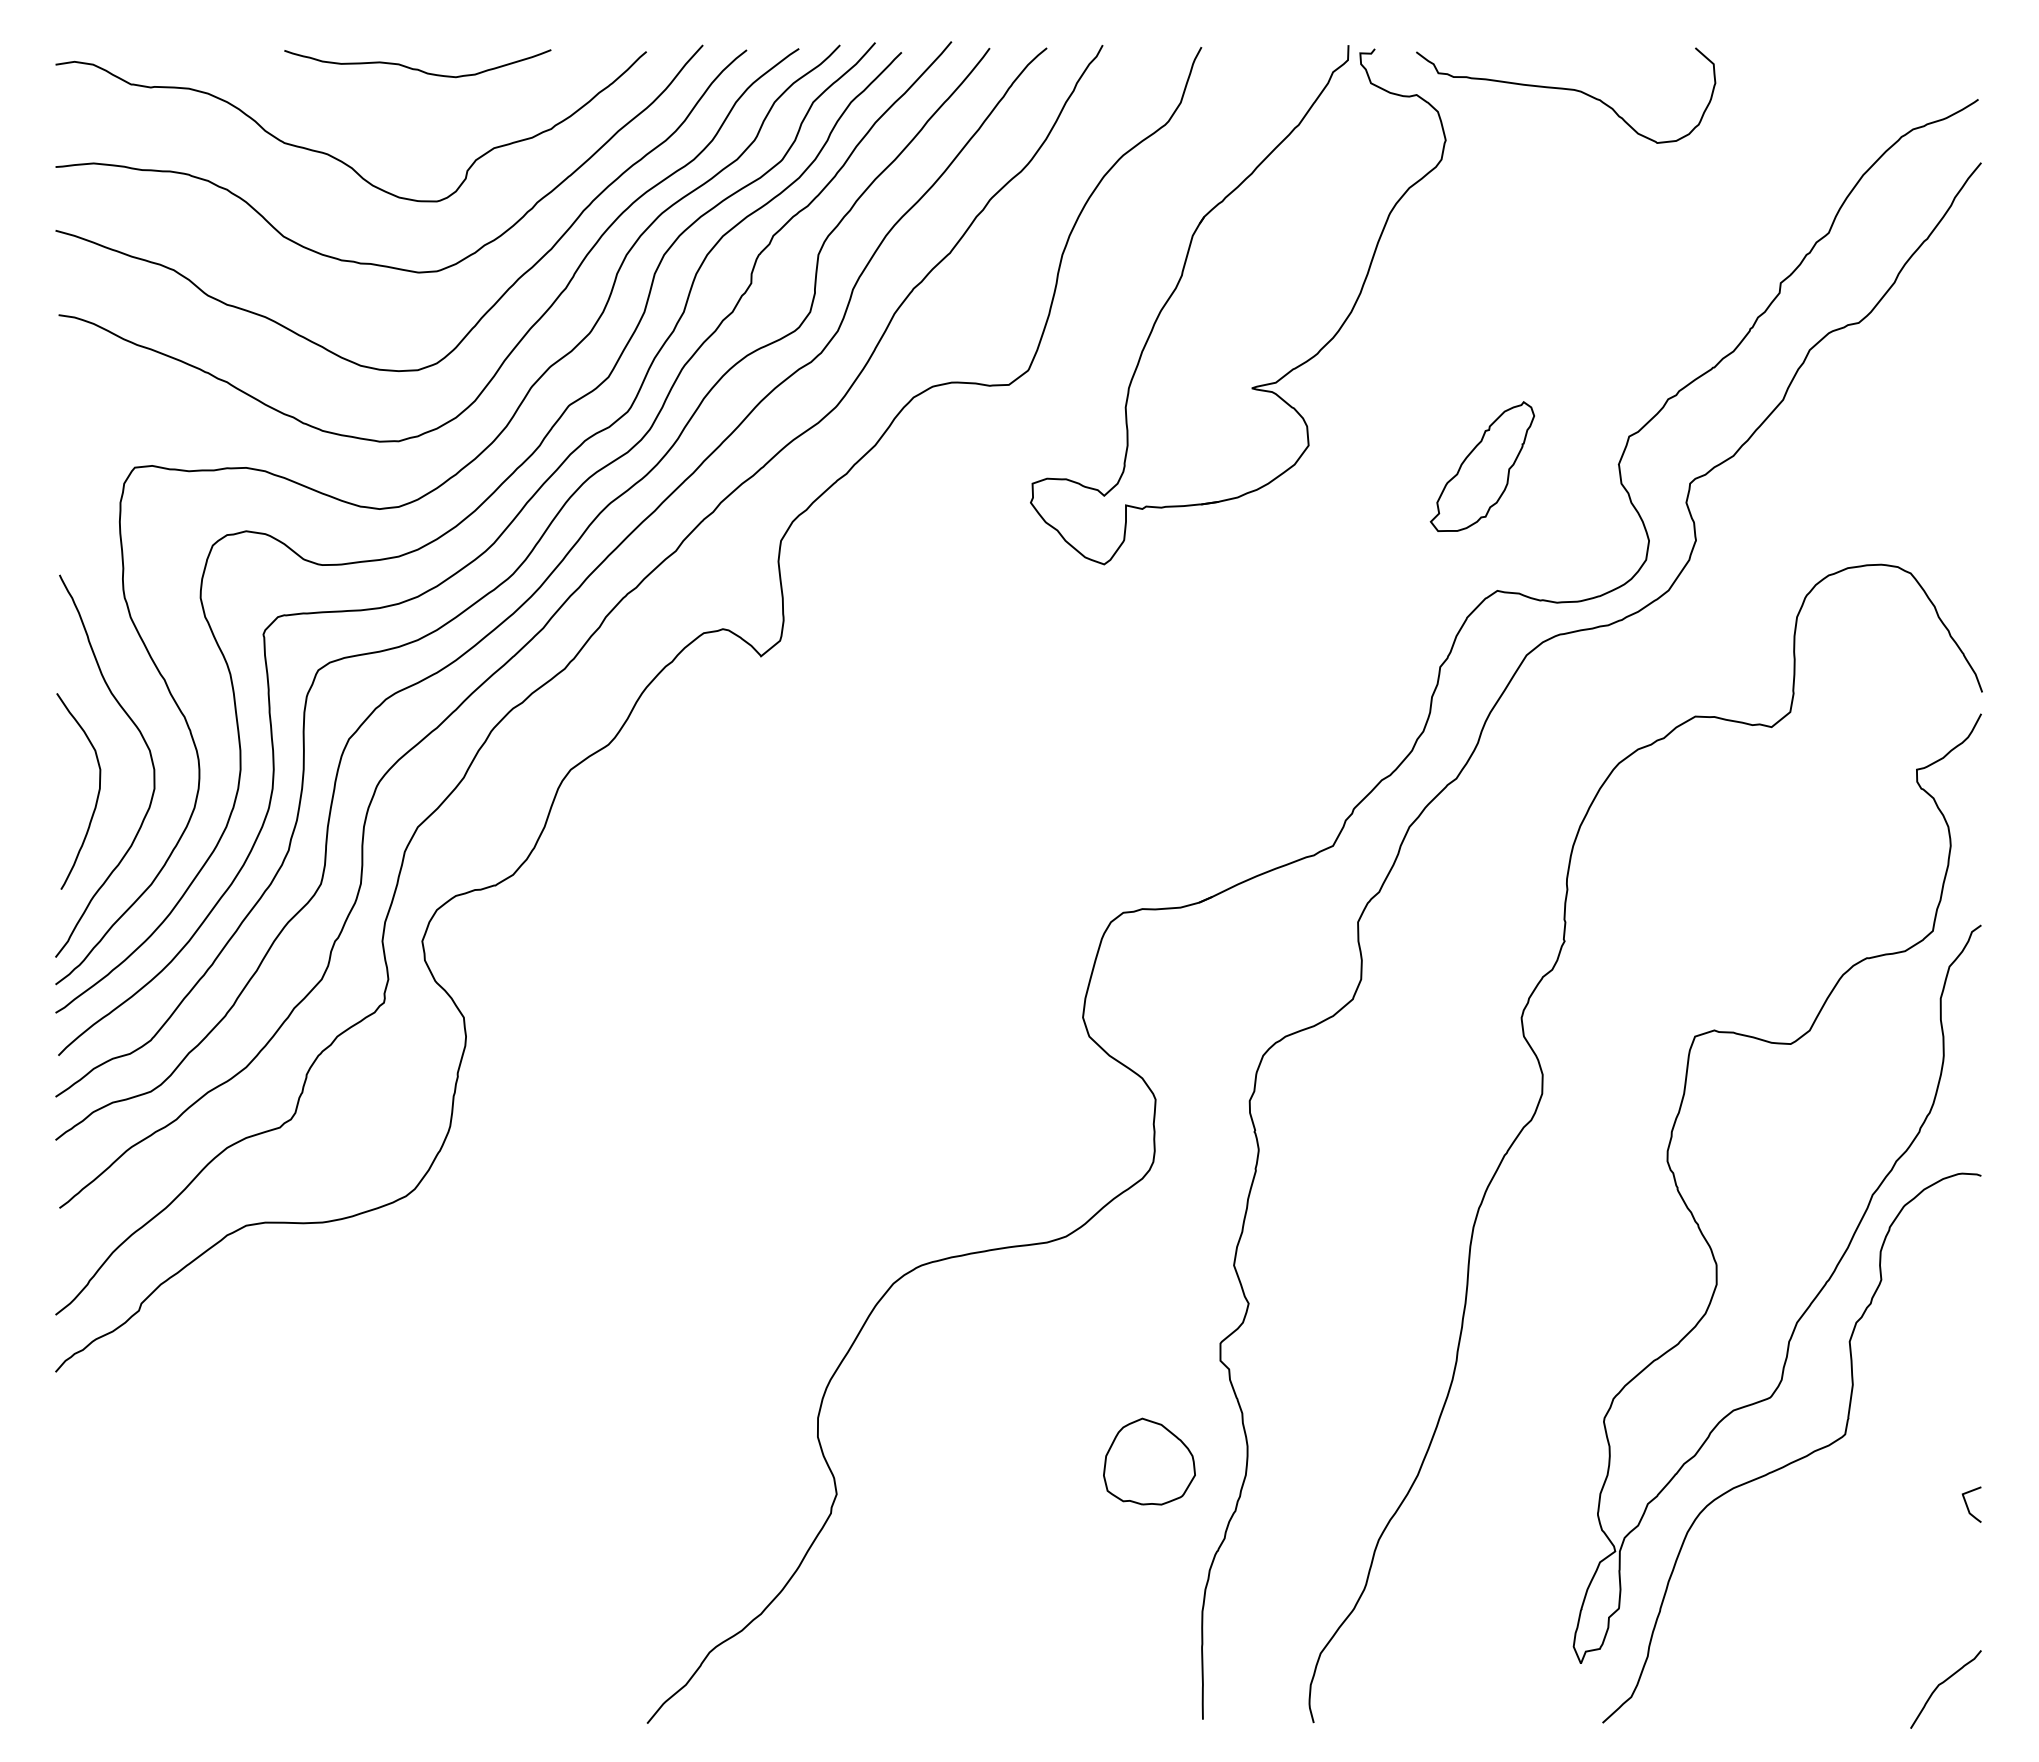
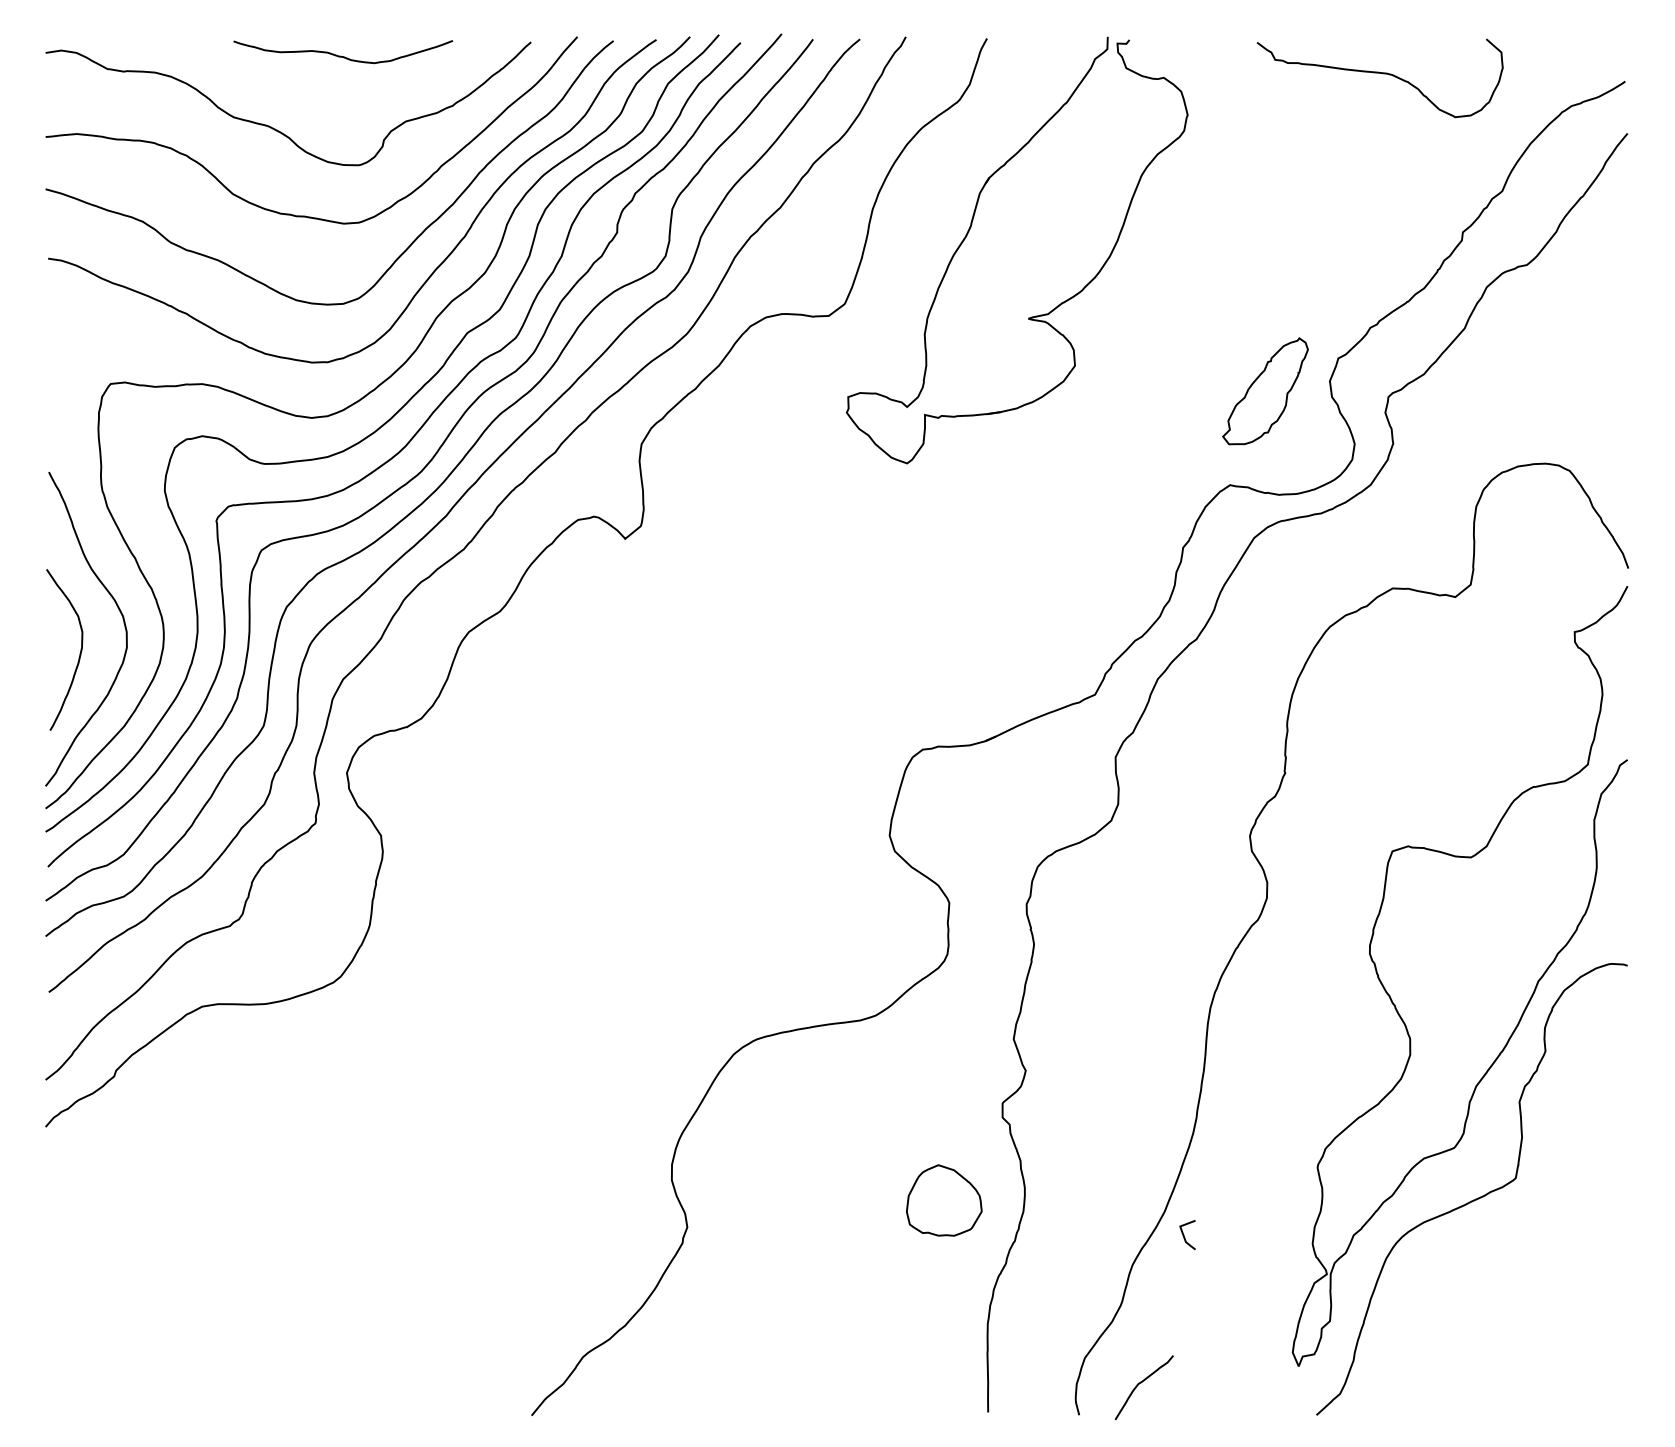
curve: (1567, 90) -> (1381, 74), moved
part: (1481, 466) -> (1264, 391), moved
curve: (1968, 1506) -> (1184, 1236), moved
curve: (1943, 1683) -> (1142, 1382), moved

